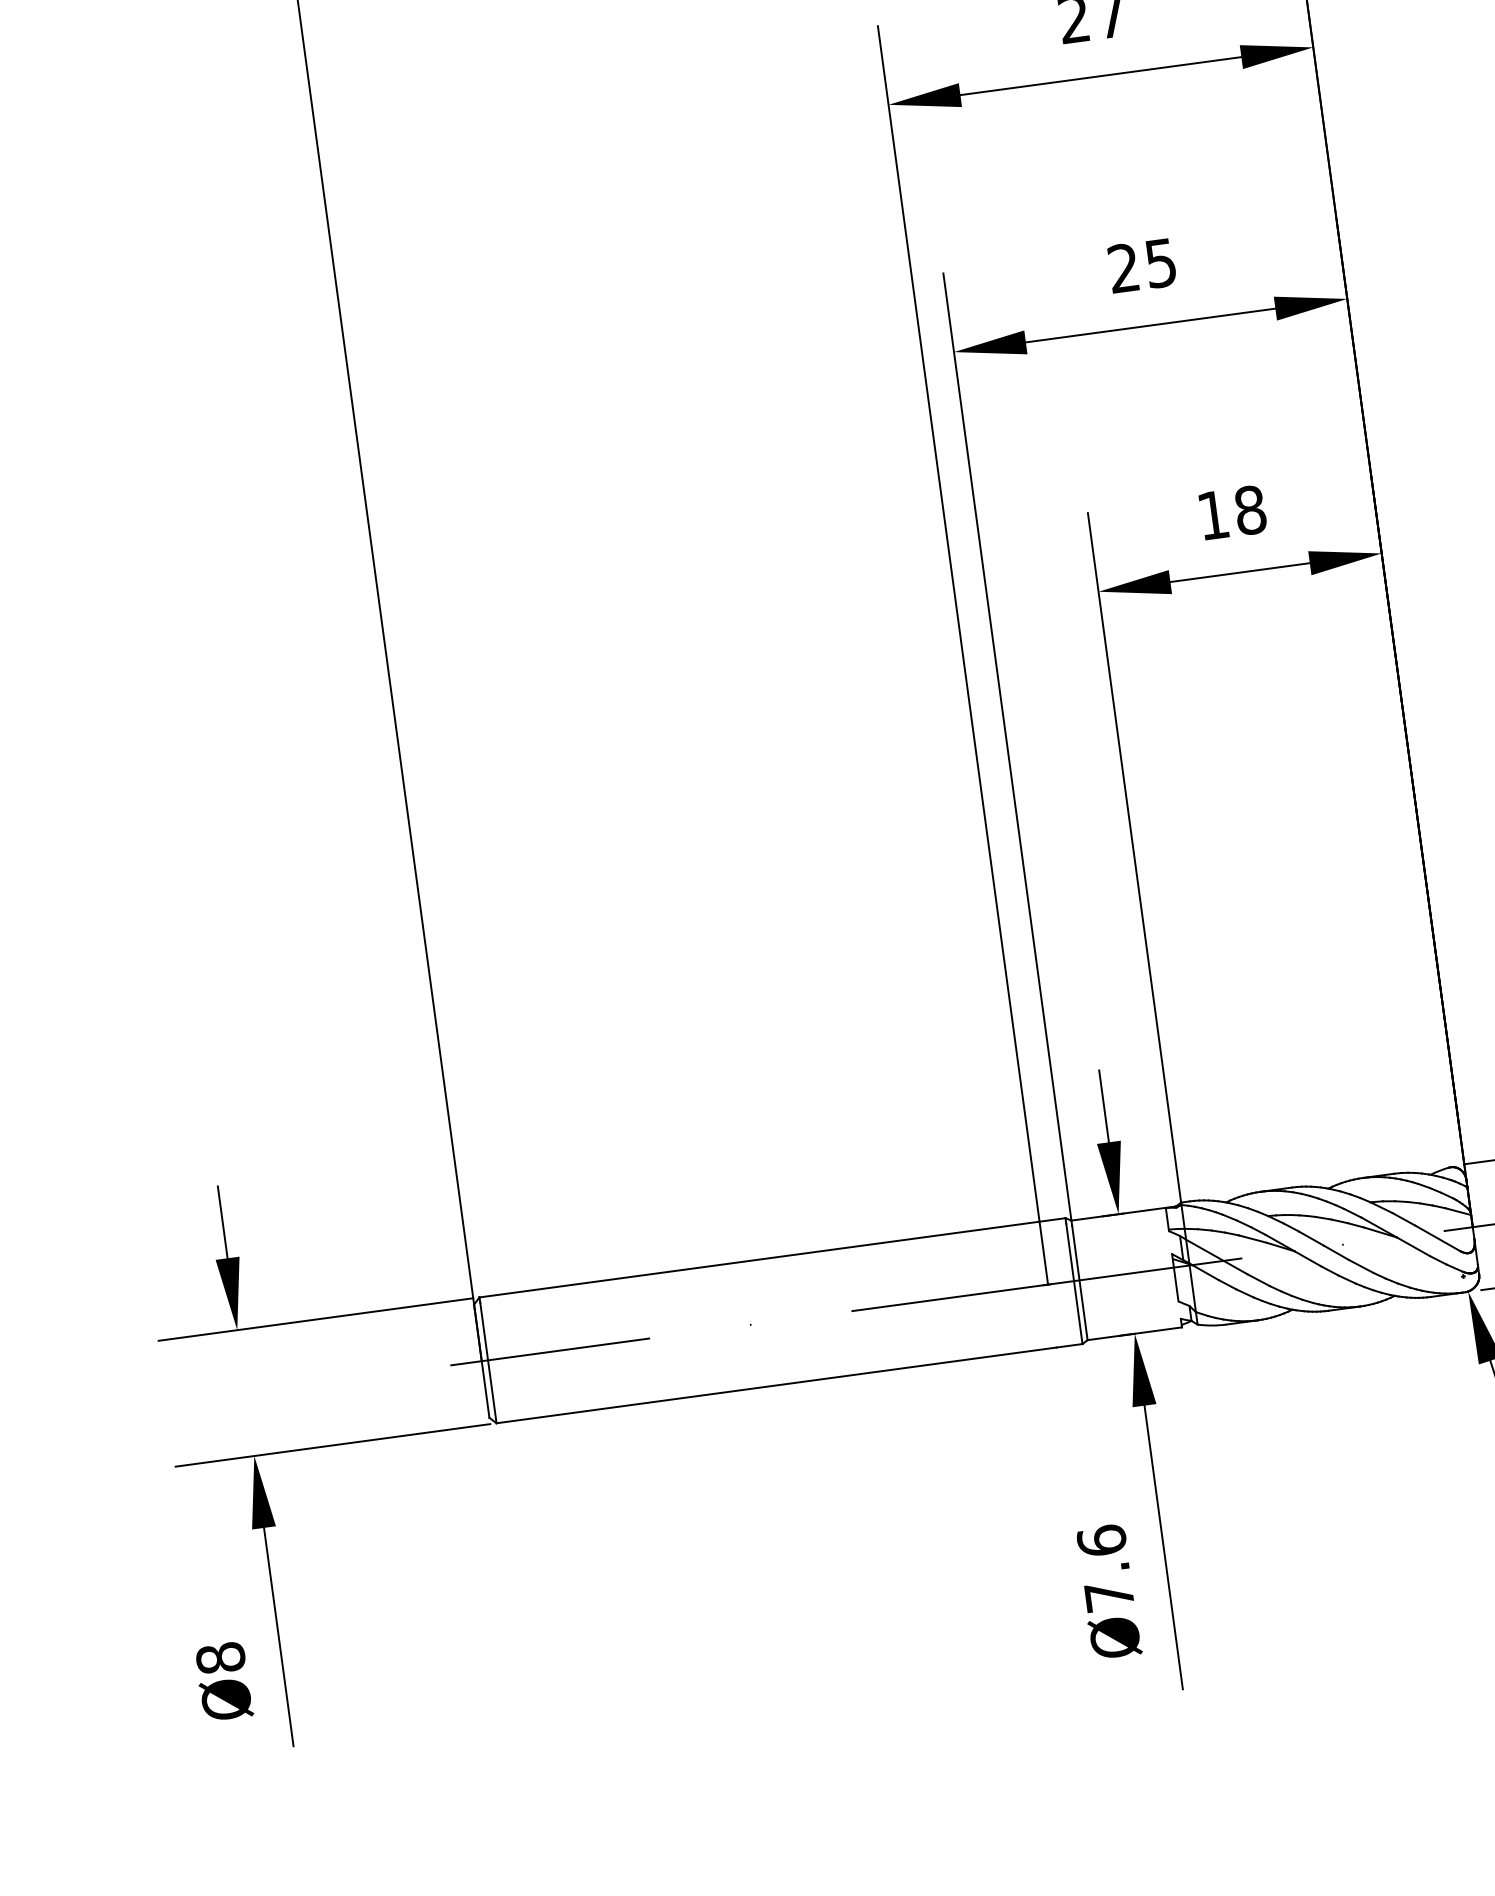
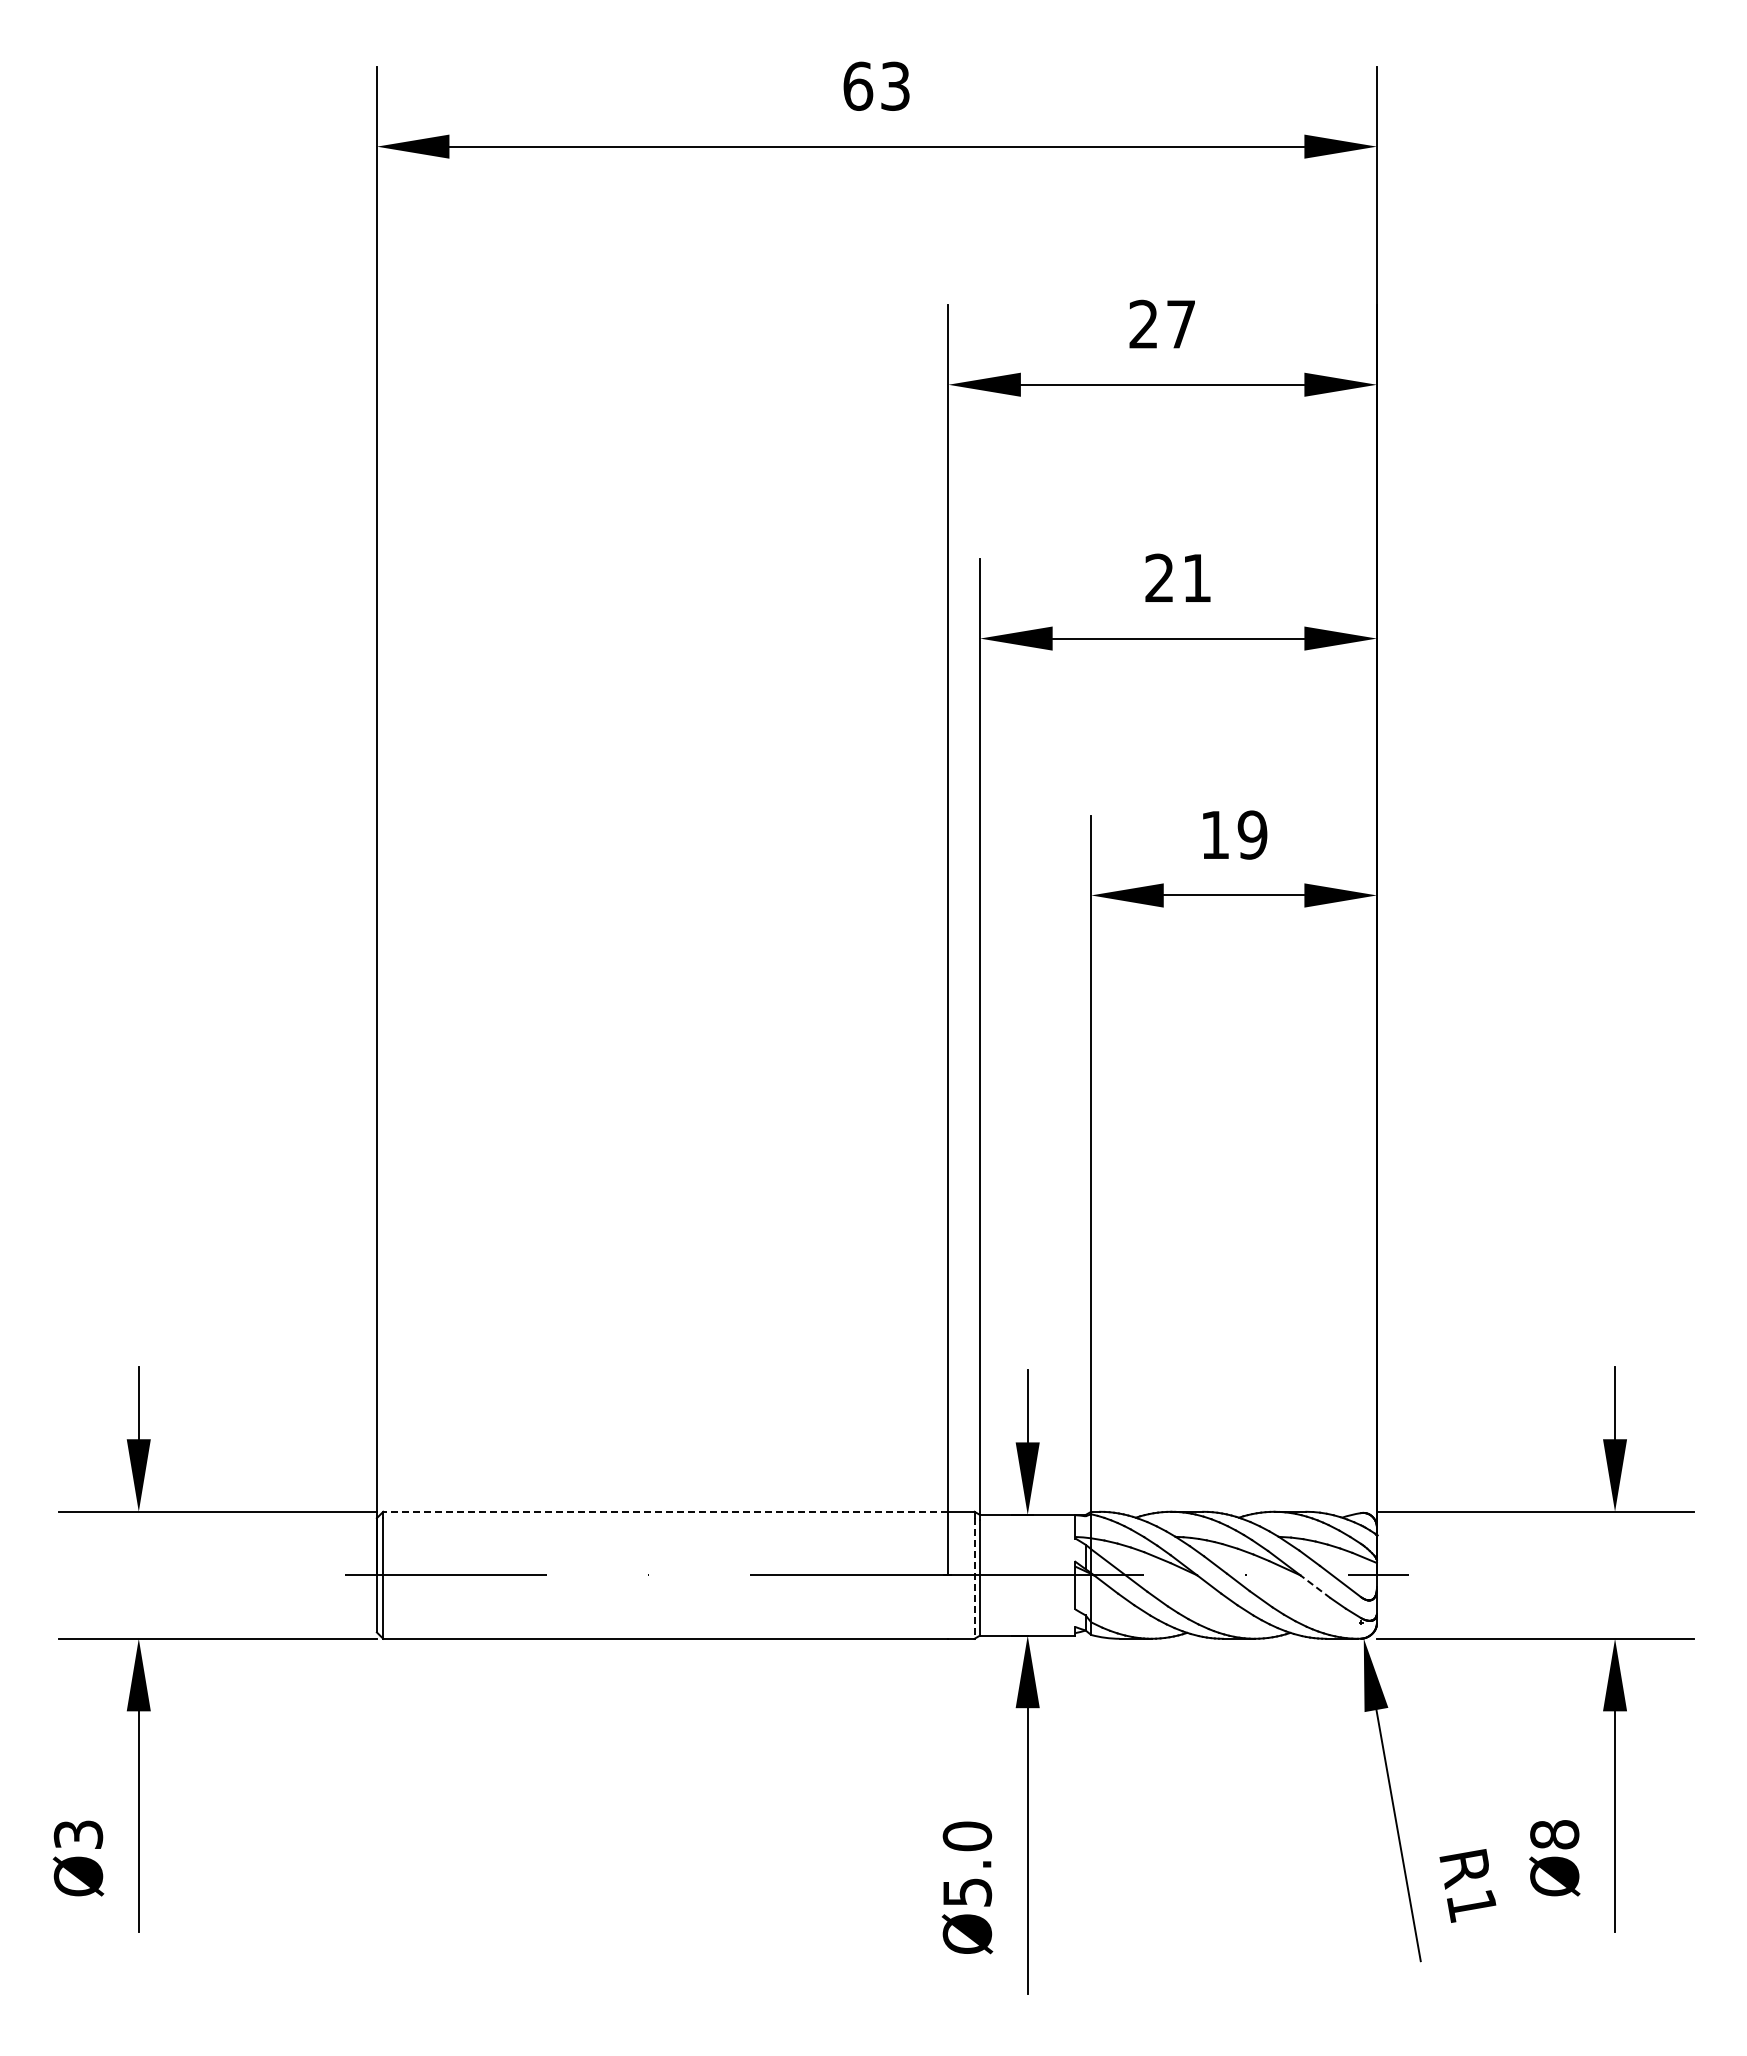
text: (1160, 263) -> (1196, 578), 25 -> 21
text: (1250, 509) -> (1252, 834), 18 -> 19
line: (1413, 1246) -> (1315, 1586), solid -> dashed
line: (759, 1259) -> (665, 1511), solid -> dashed
line: (1074, 1284) -> (974, 1578), solid -> dashed
text: (1105, 1567) -> (967, 1863), Ø7.6 -> Ø5.0
text: (220, 1658) -> (78, 1834), Ø8 -> Ø3

